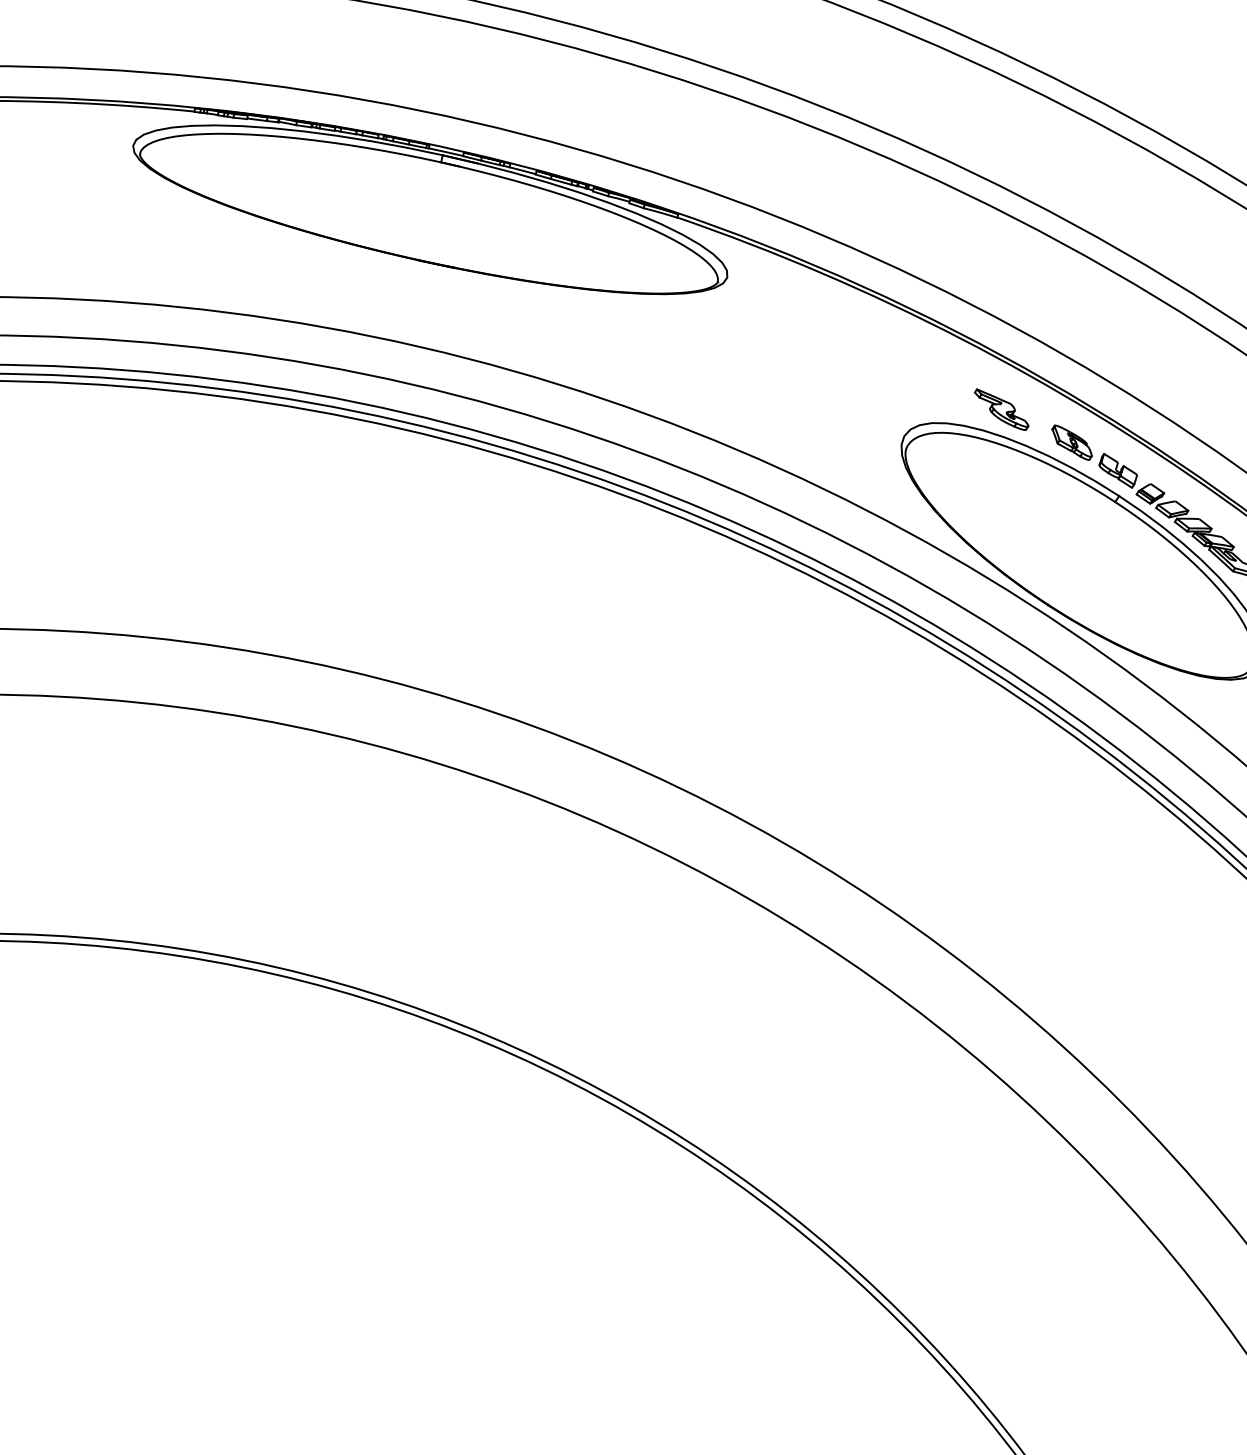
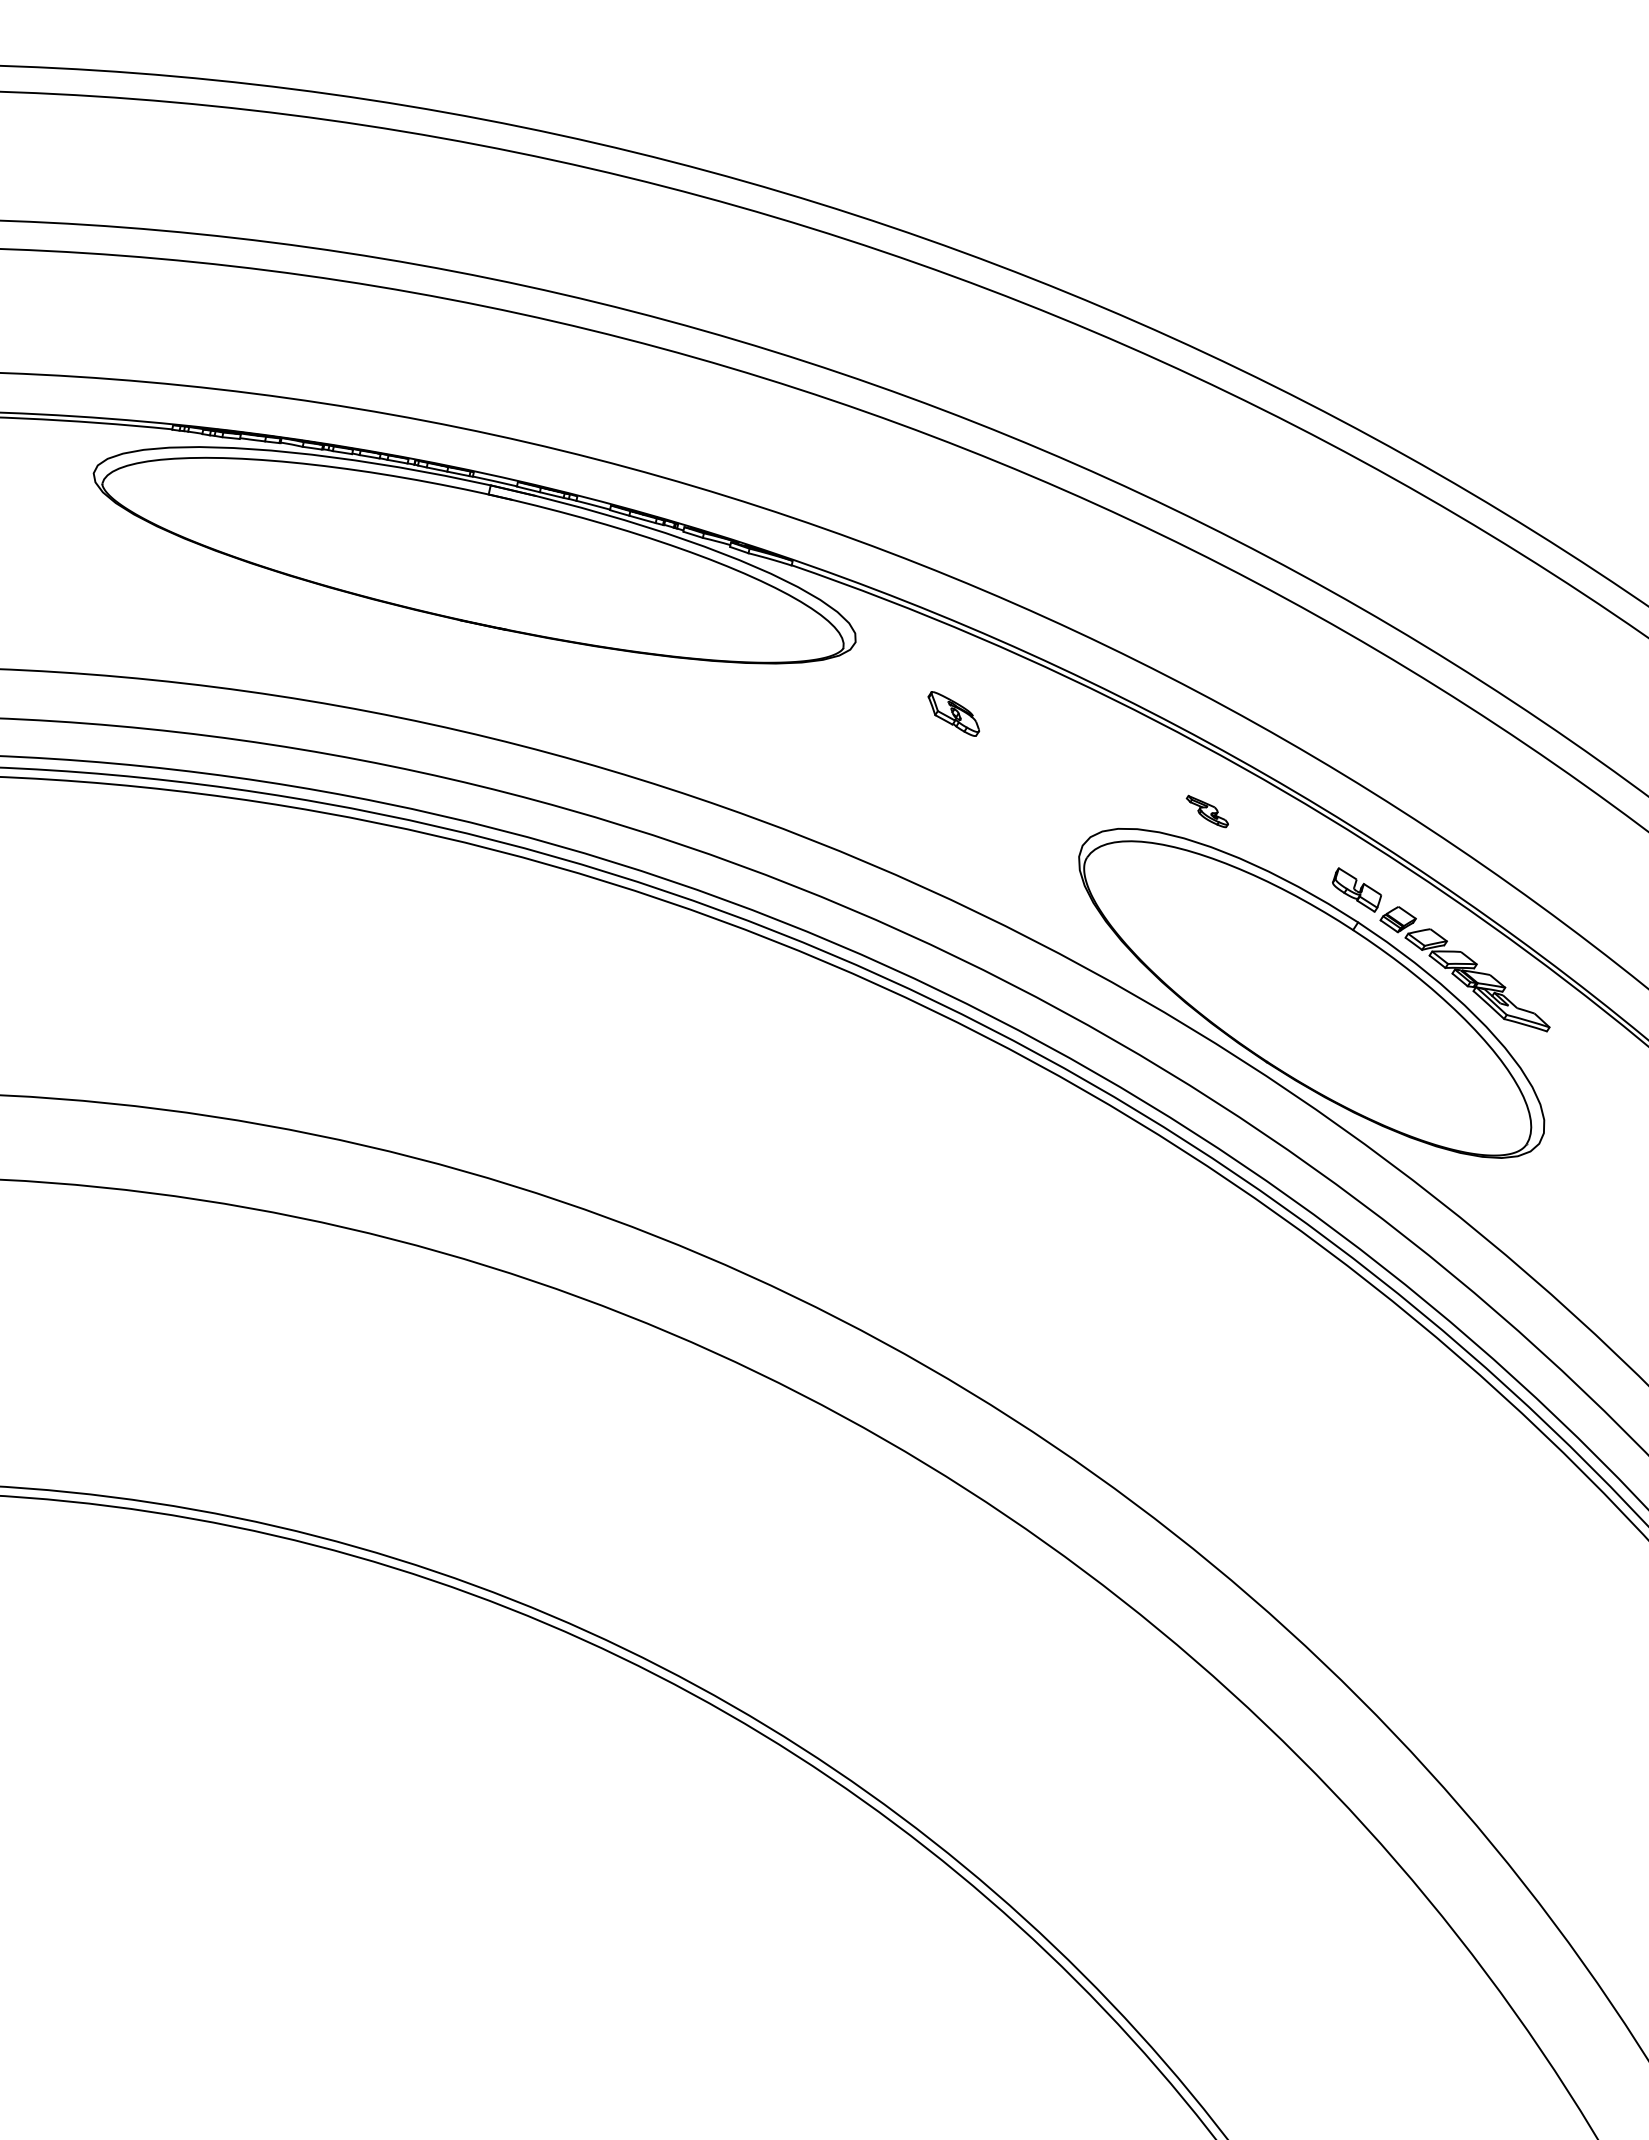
part: (1001, 409) -> (1207, 811), size x0.6
part: (1071, 442) -> (953, 713), moved

